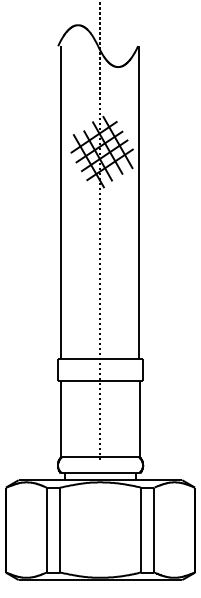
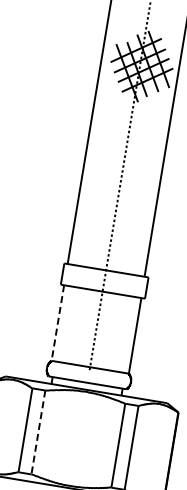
line: (61, 419) -> (57, 323), solid -> dashed
line: (59, 530) -> (37, 432), solid -> dashed

